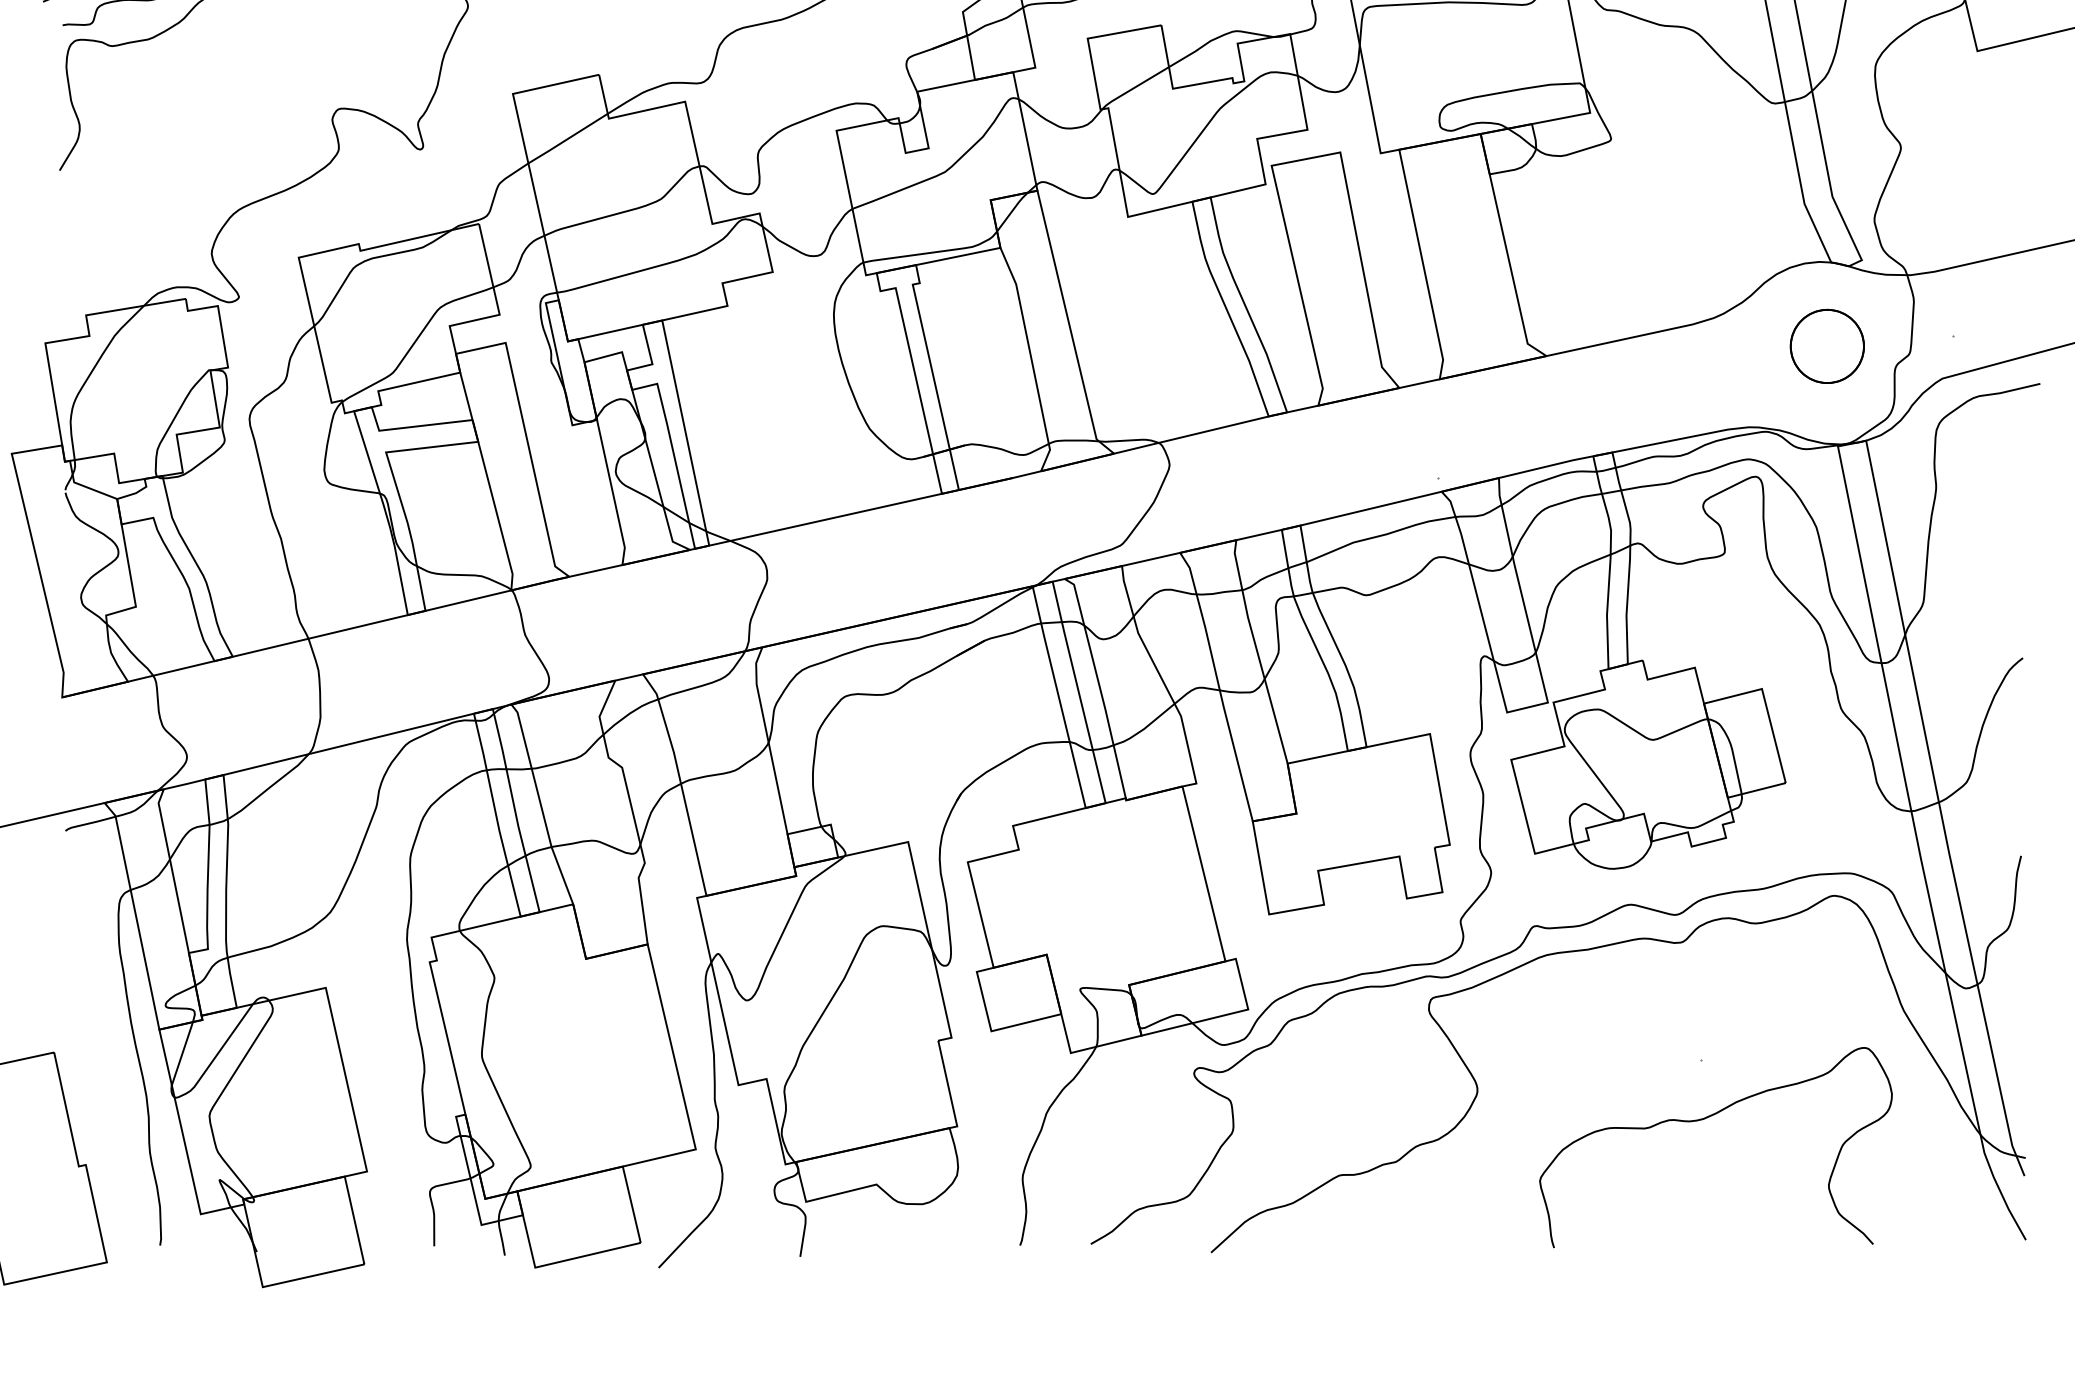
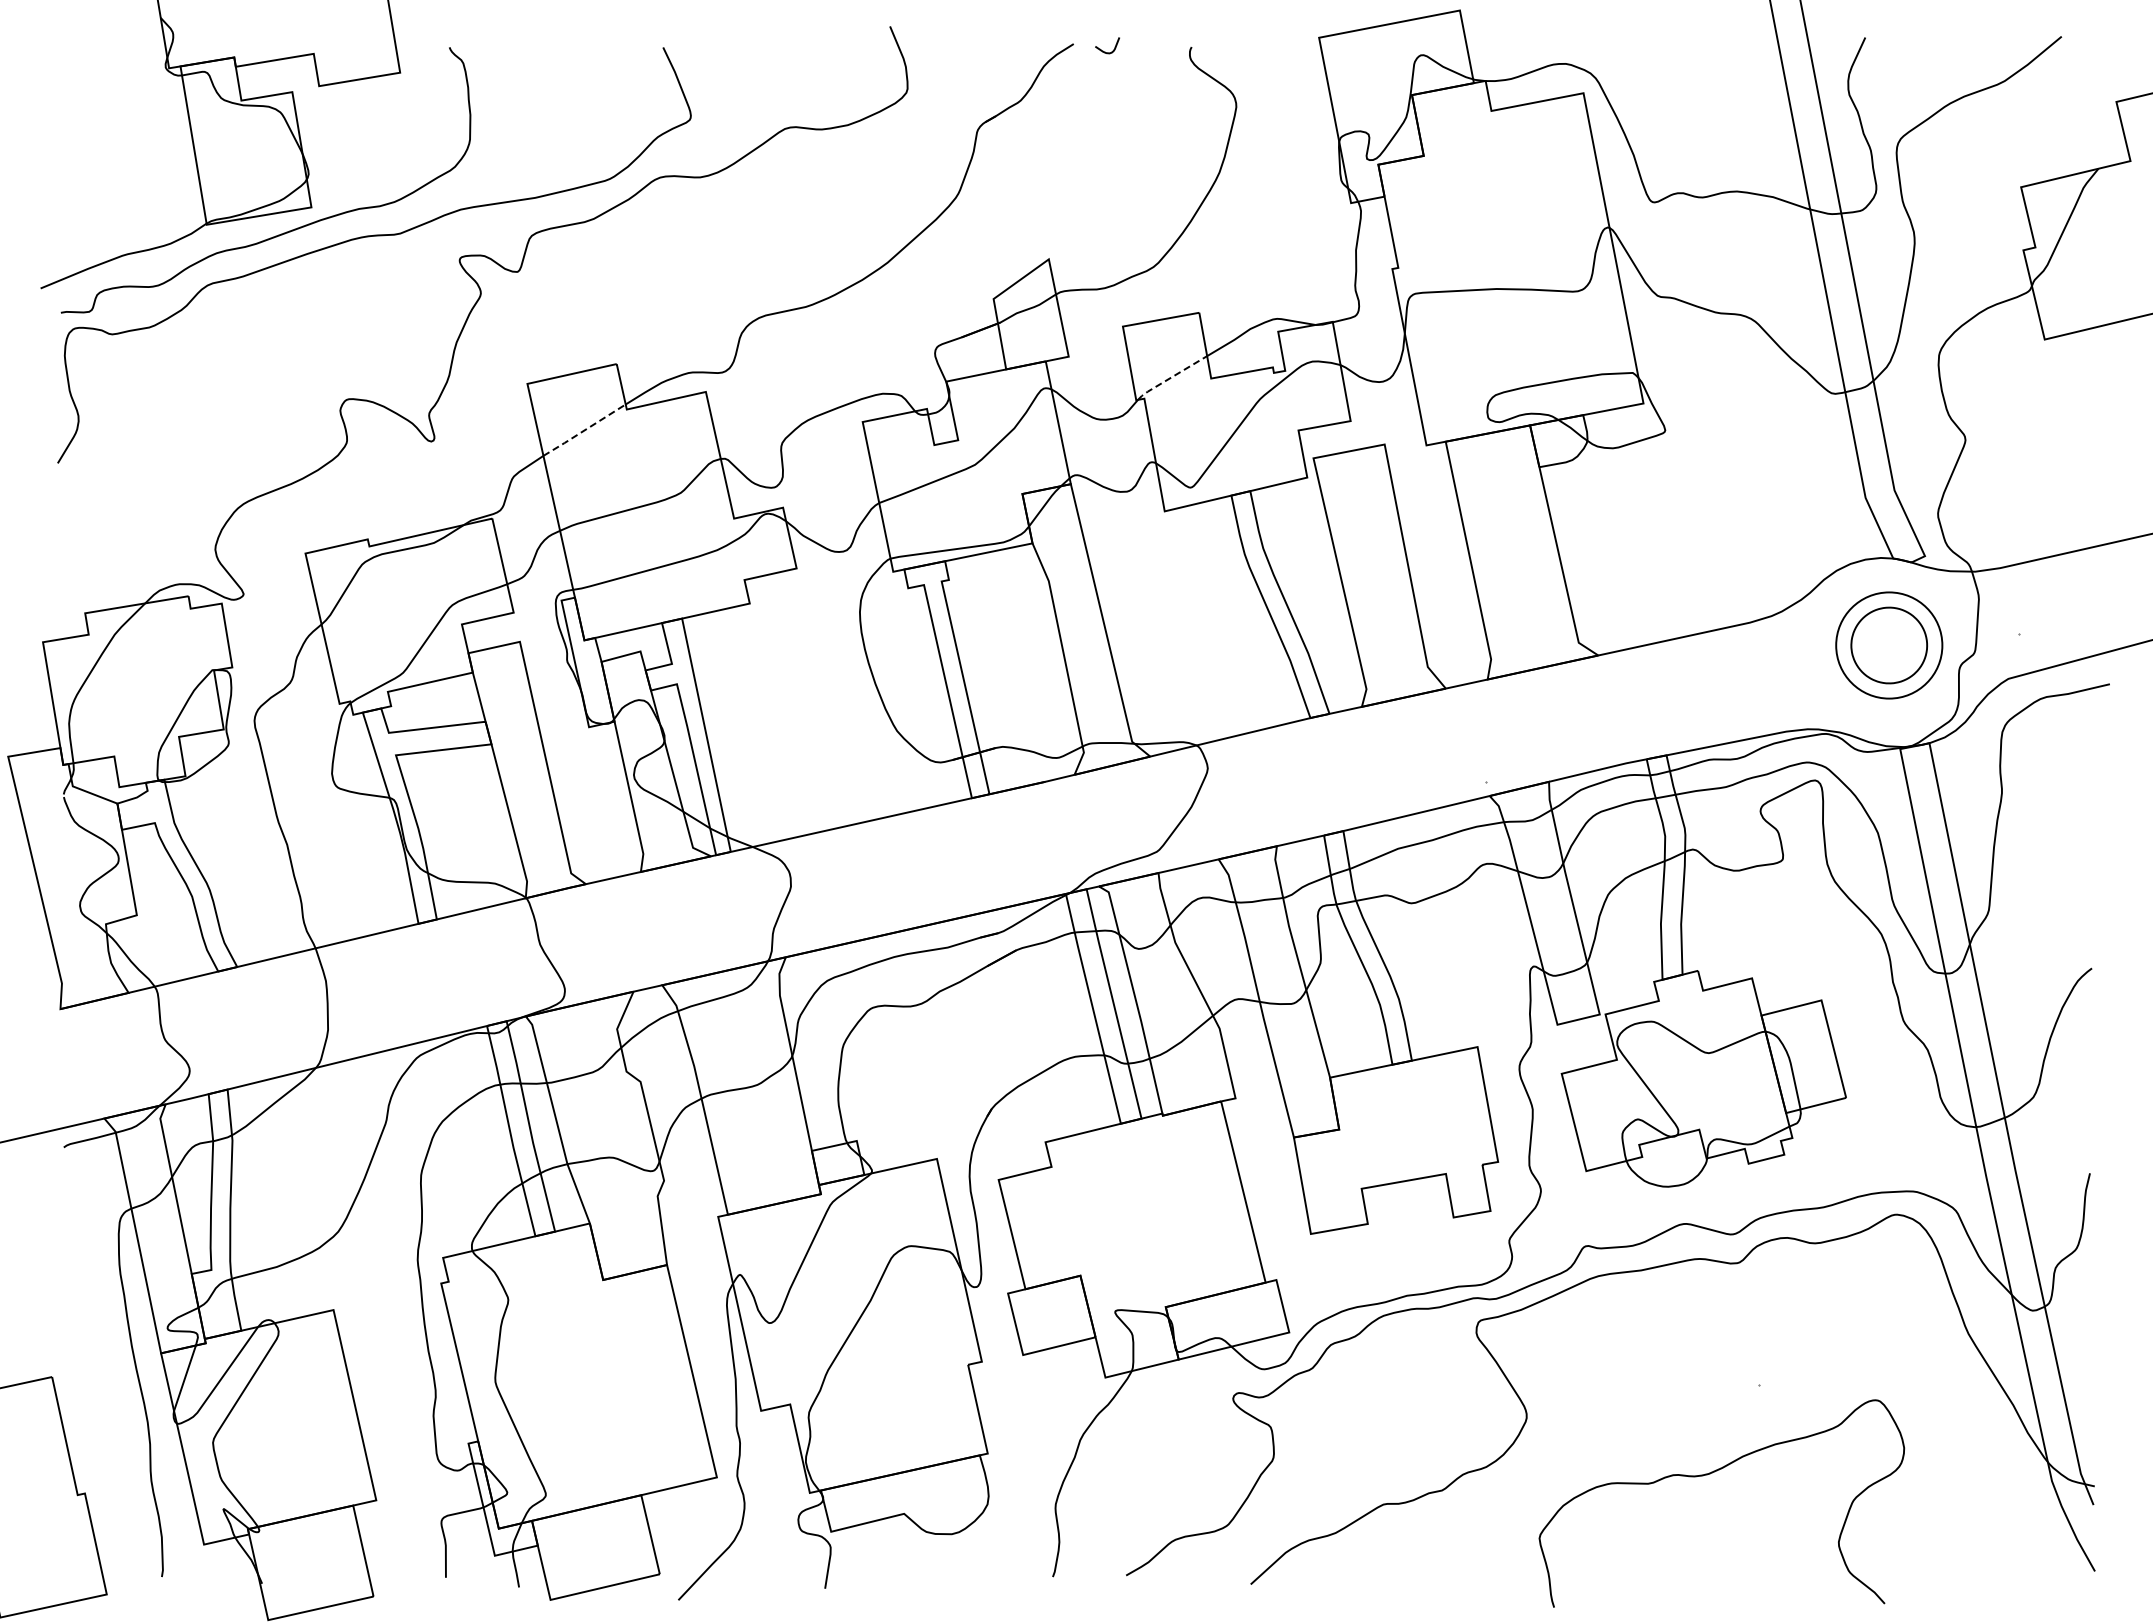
line: (1133, 87) -> (1170, 377), solid -> dashed
line: (568, 138) -> (584, 430), solid -> dashed
circle: (1827, 346) -> (1889, 645), size x1.4
curve: (1705, 1119) -> (1710, 1474), moved

